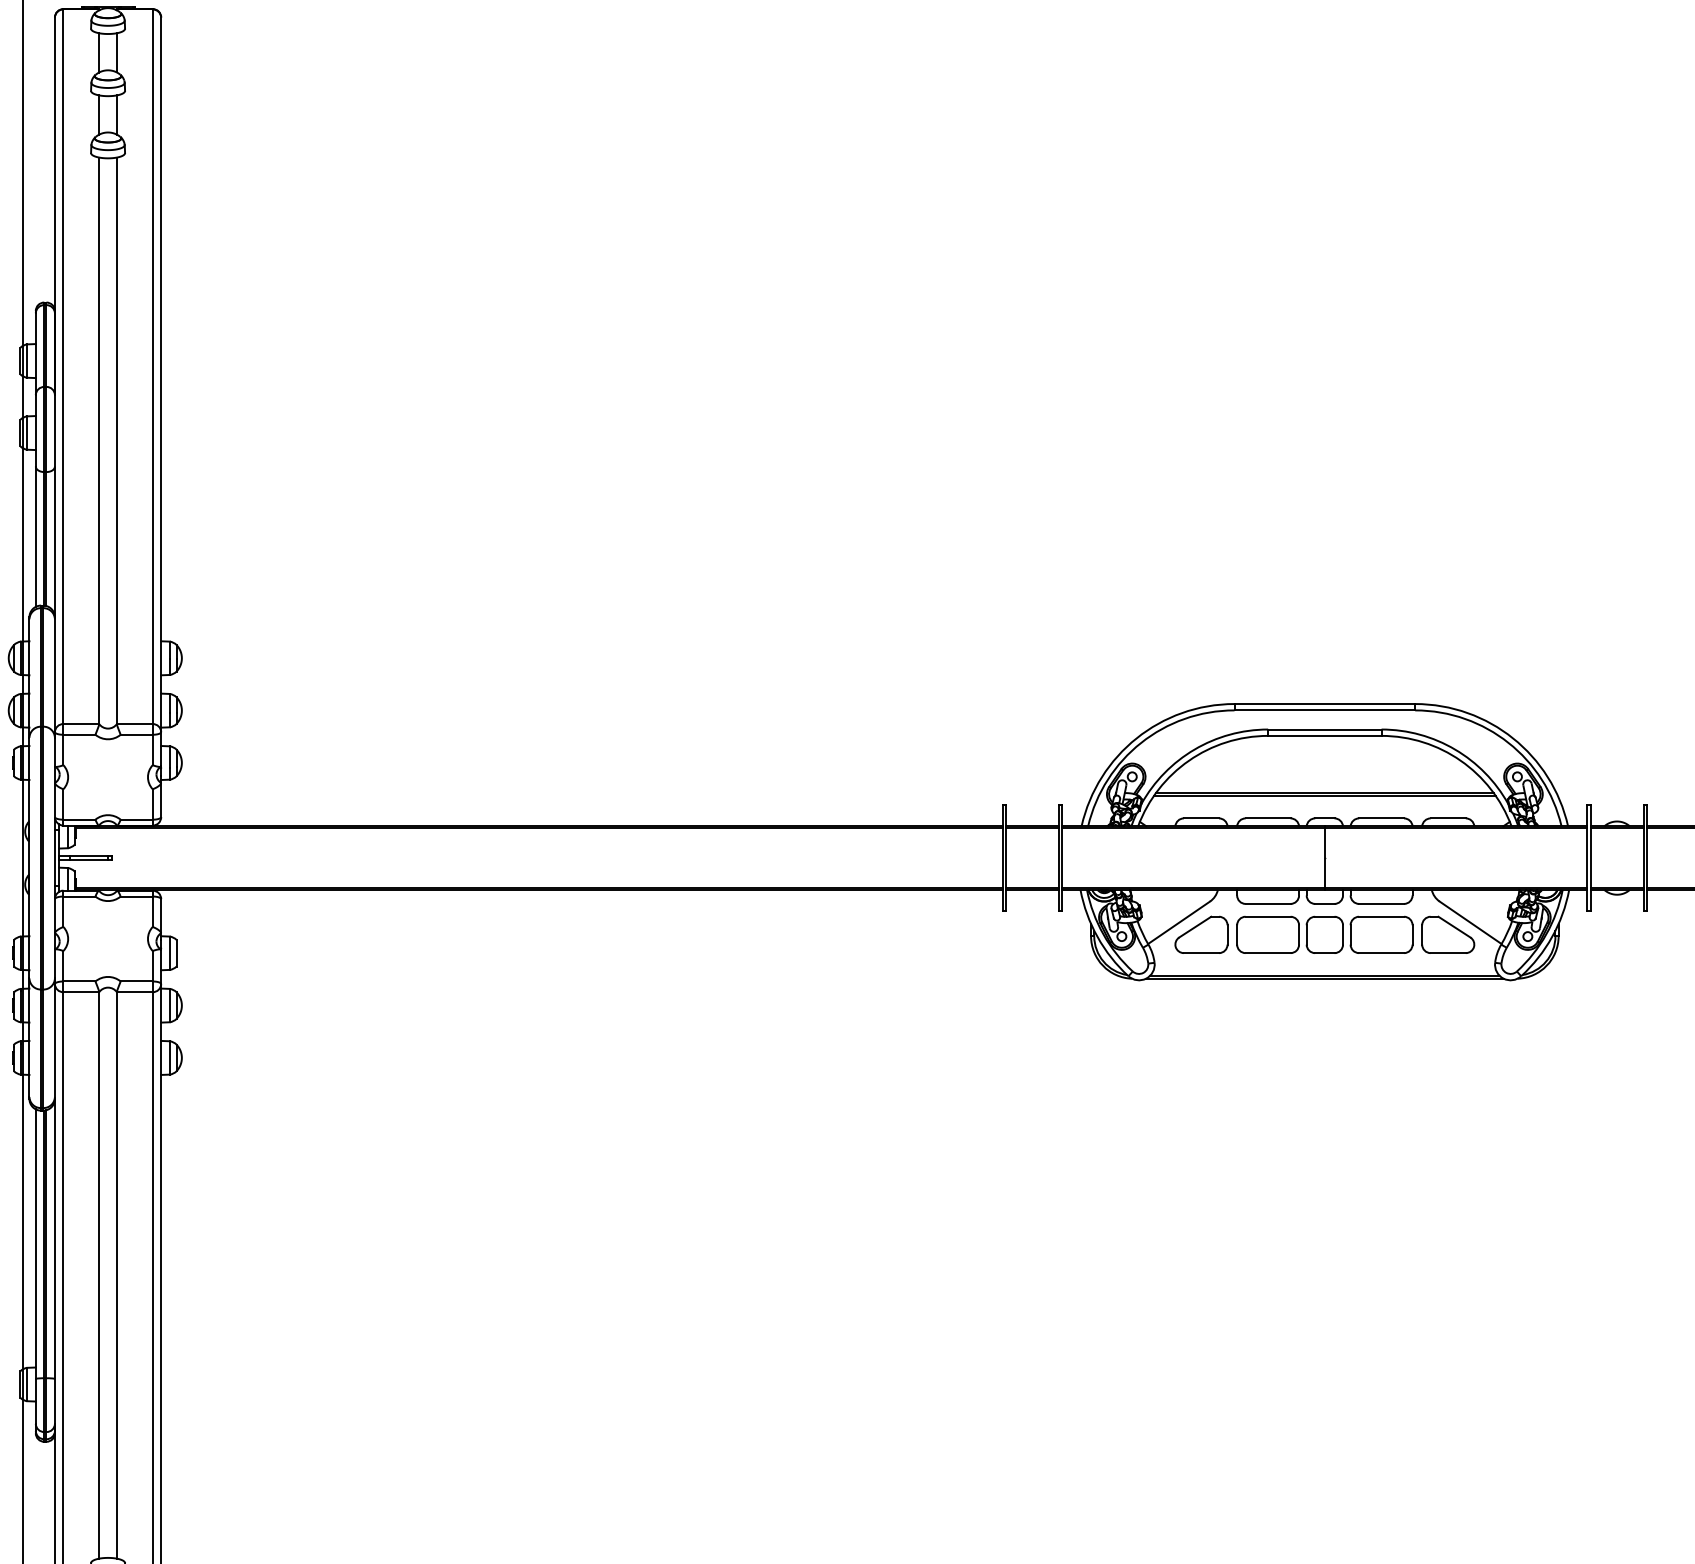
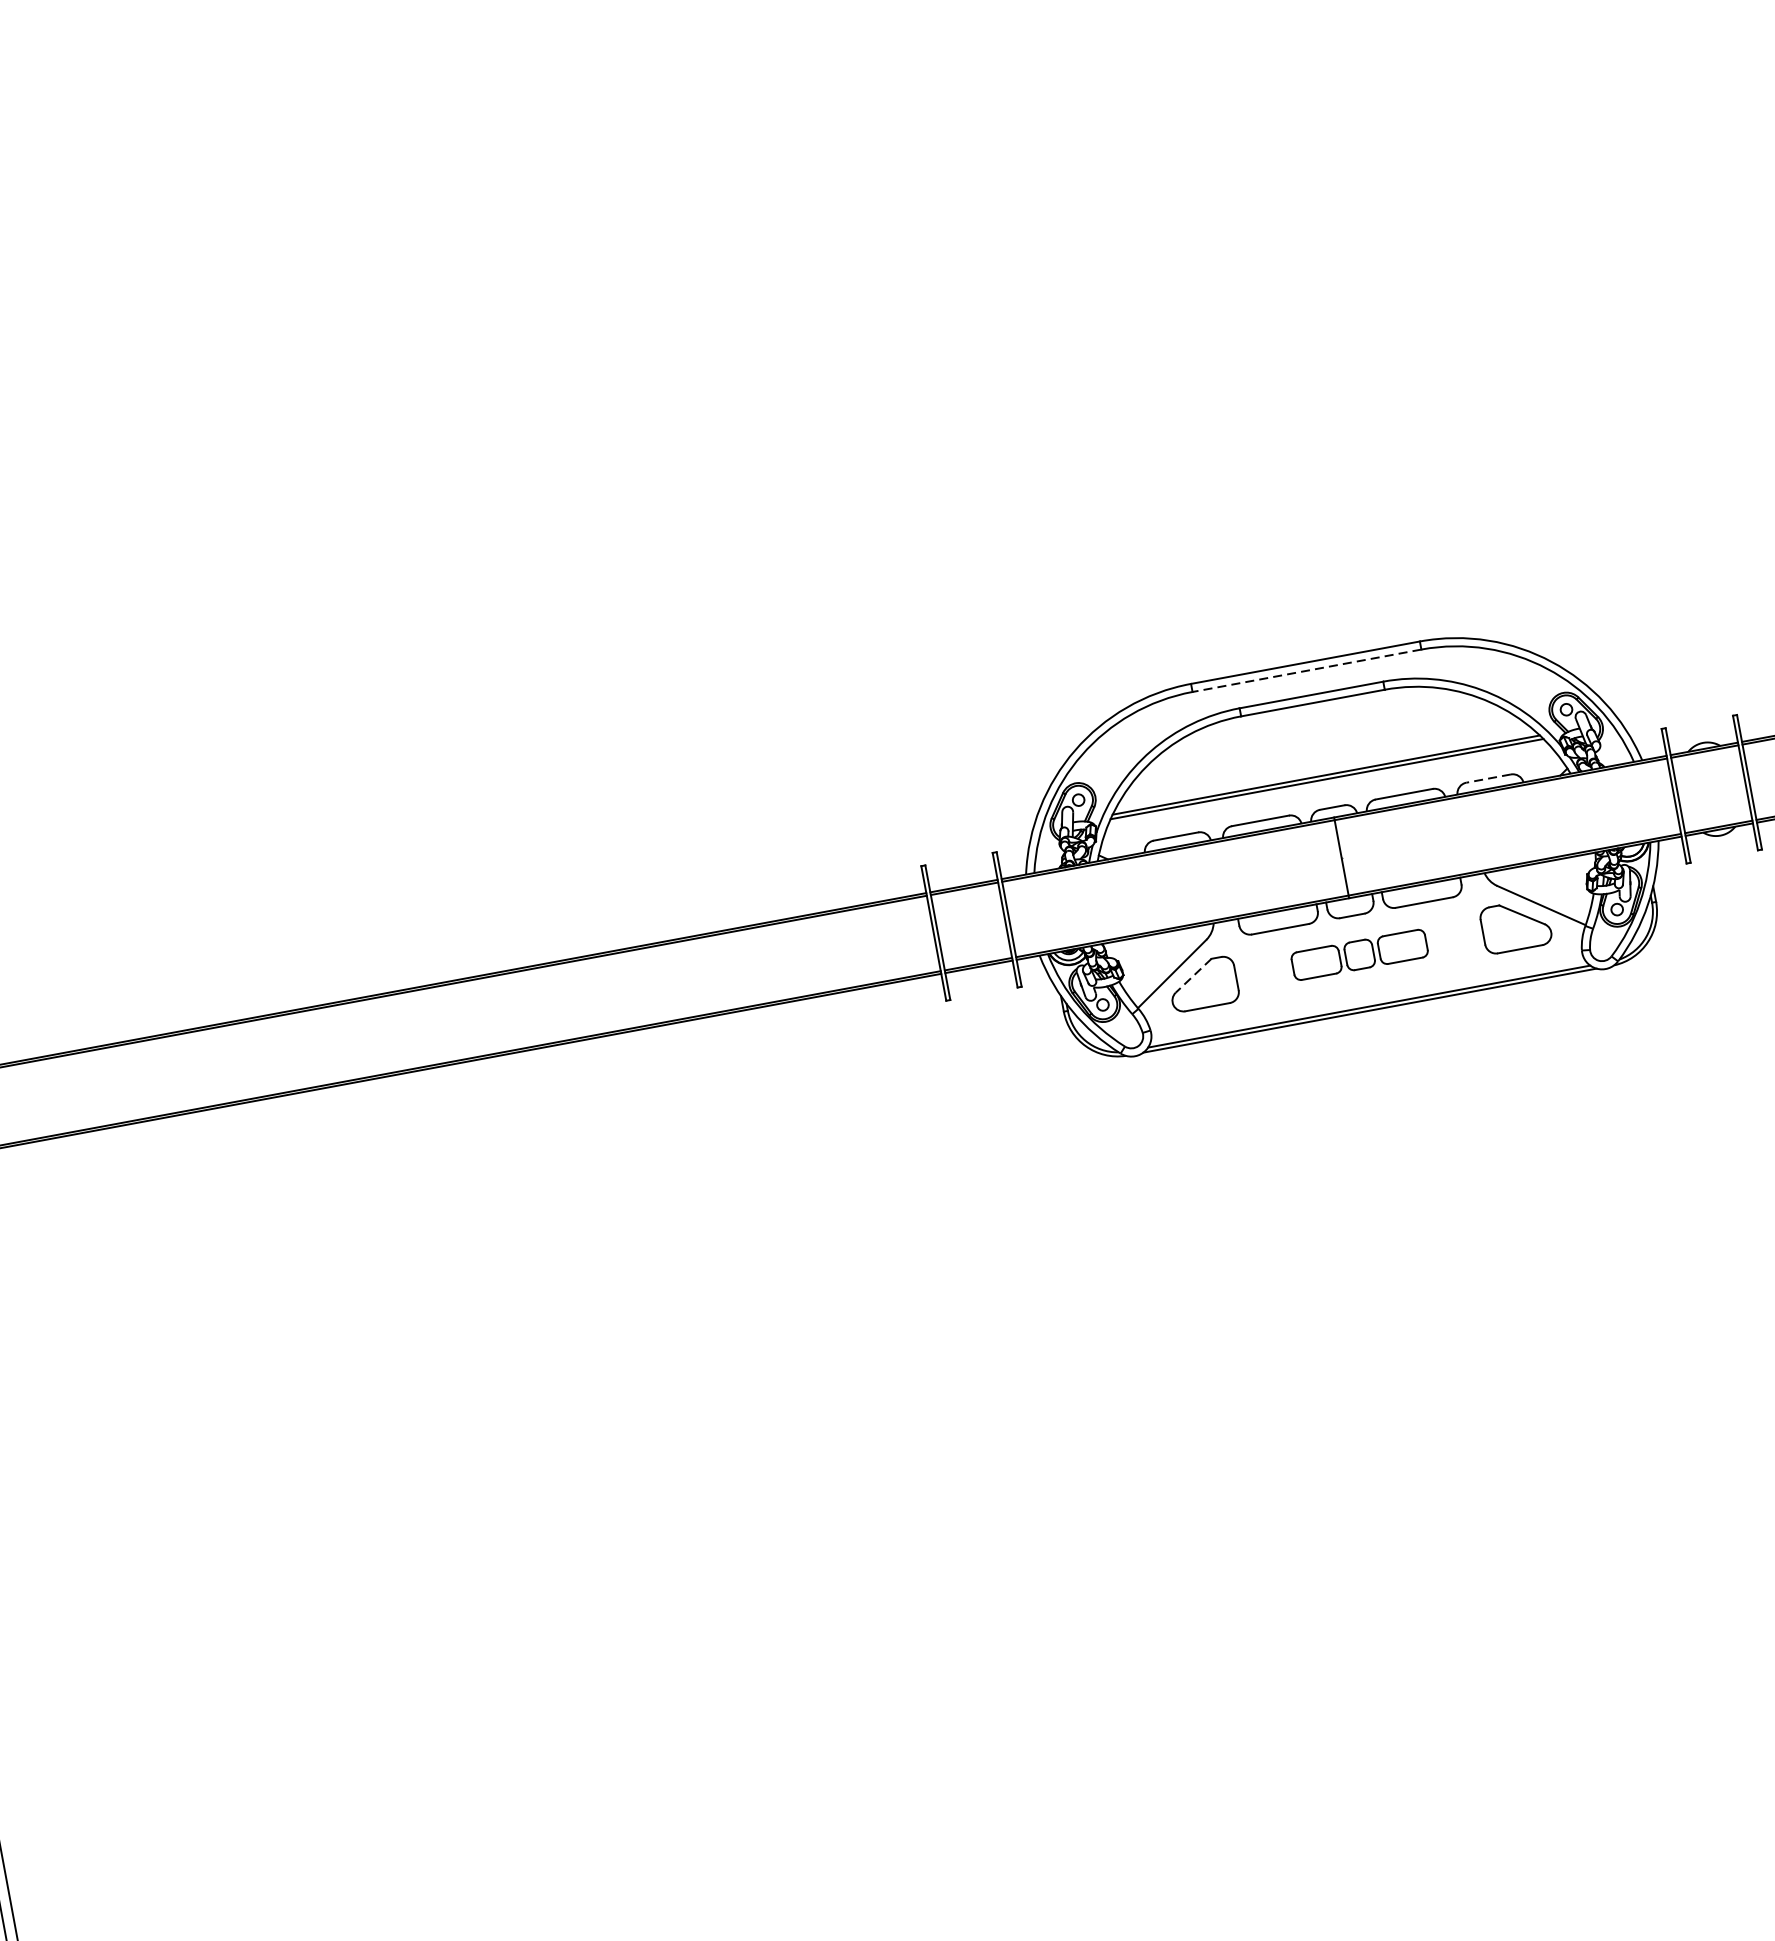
line: (1324, 710) -> (1306, 670), solid -> dashed
line: (1448, 818) -> (1488, 778), solid -> dashed
line: (1194, 927) -> (1192, 976), solid -> dashed
part: (1324, 934) -> (1359, 954), size x0.6

